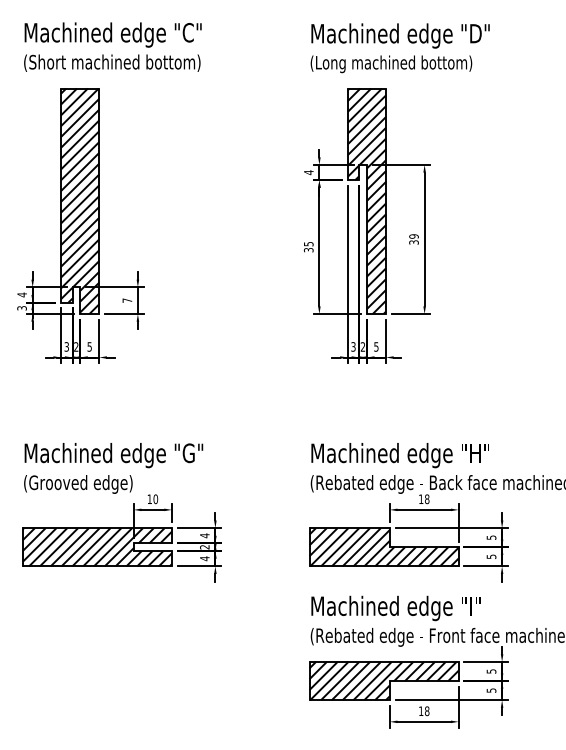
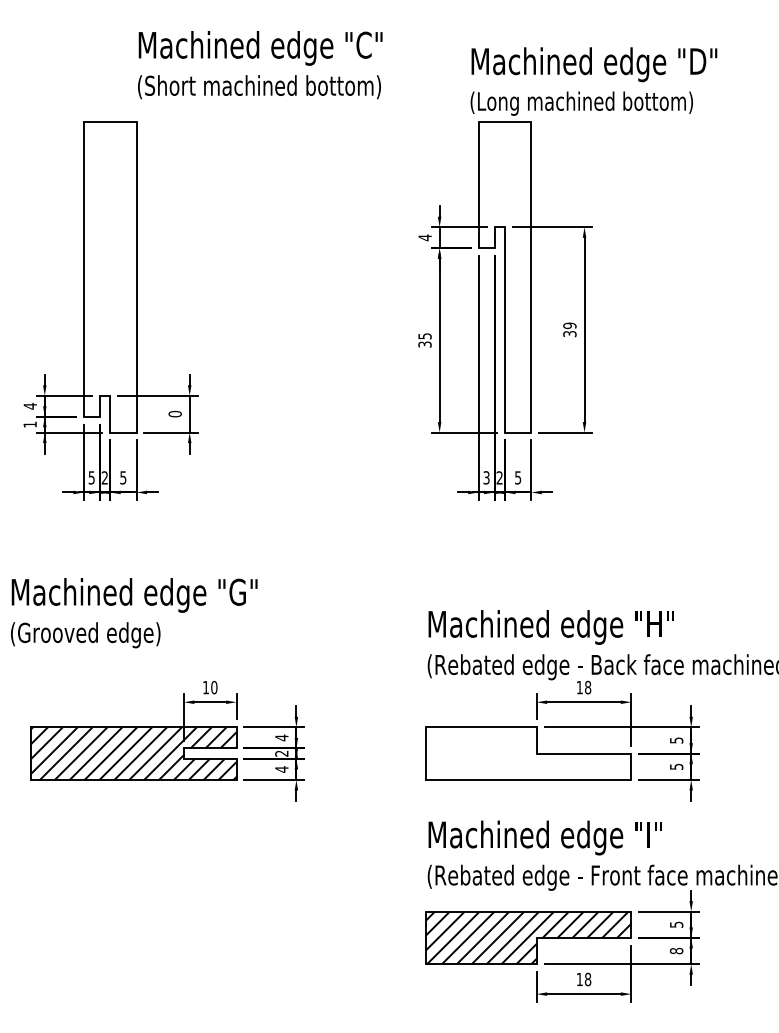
text: (113, 47) -> (260, 65), moved
text: (399, 48) -> (593, 81), moved
hatch: (79, 201) -> (109, 277), removed
hatch: (366, 201) -> (504, 277), removed
text: (126, 300) -> (174, 414), 7 -> 0
text: (21, 308) -> (29, 424), 3 -> 1
text: (66, 346) -> (91, 477), 3 -> 5
text: (113, 468) -> (134, 613), moved
hatch: (383, 547) -> (528, 753), removed
text: (491, 690) -> (676, 950), 5 -> 8

